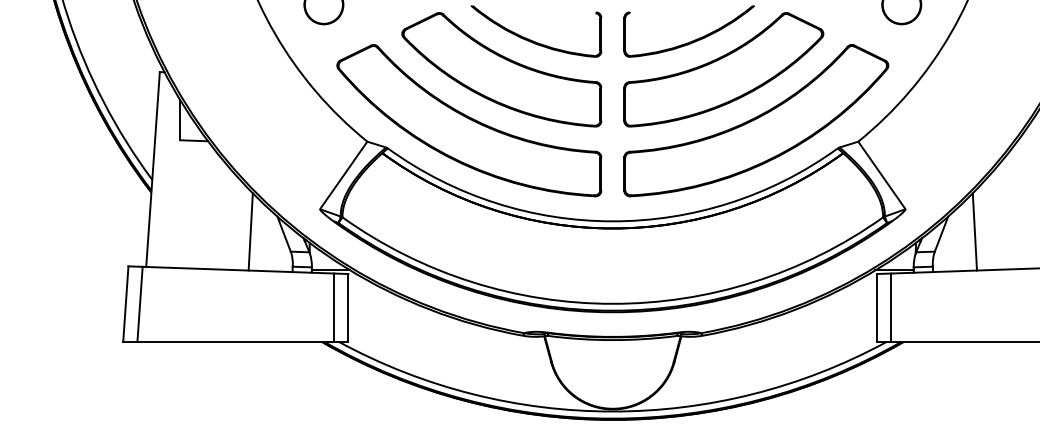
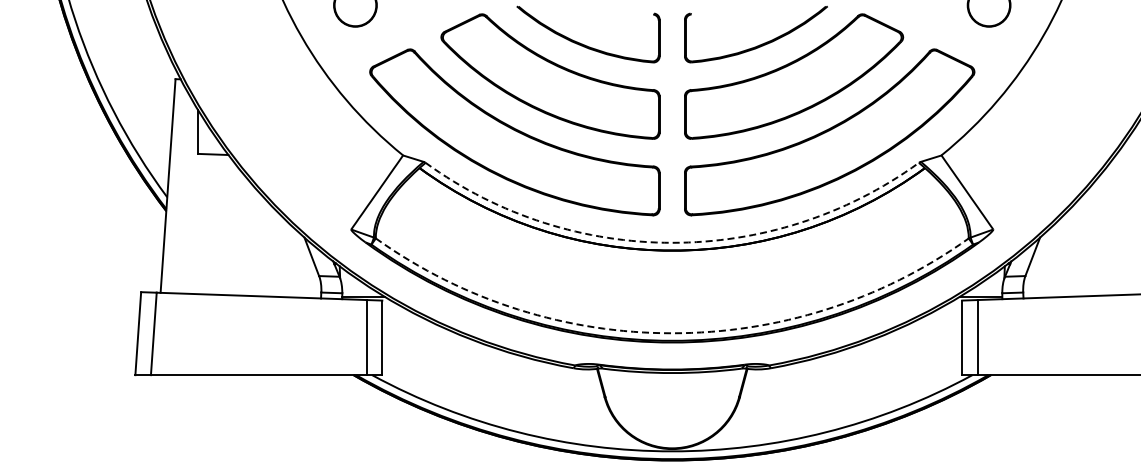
arc: (613, 221) -> (672, 242), solid -> dashed
line: (250, 232) -> (274, 254), removed
line: (975, 232) -> (1069, 254), removed
arc: (613, 304) -> (672, 333), solid -> dashed

